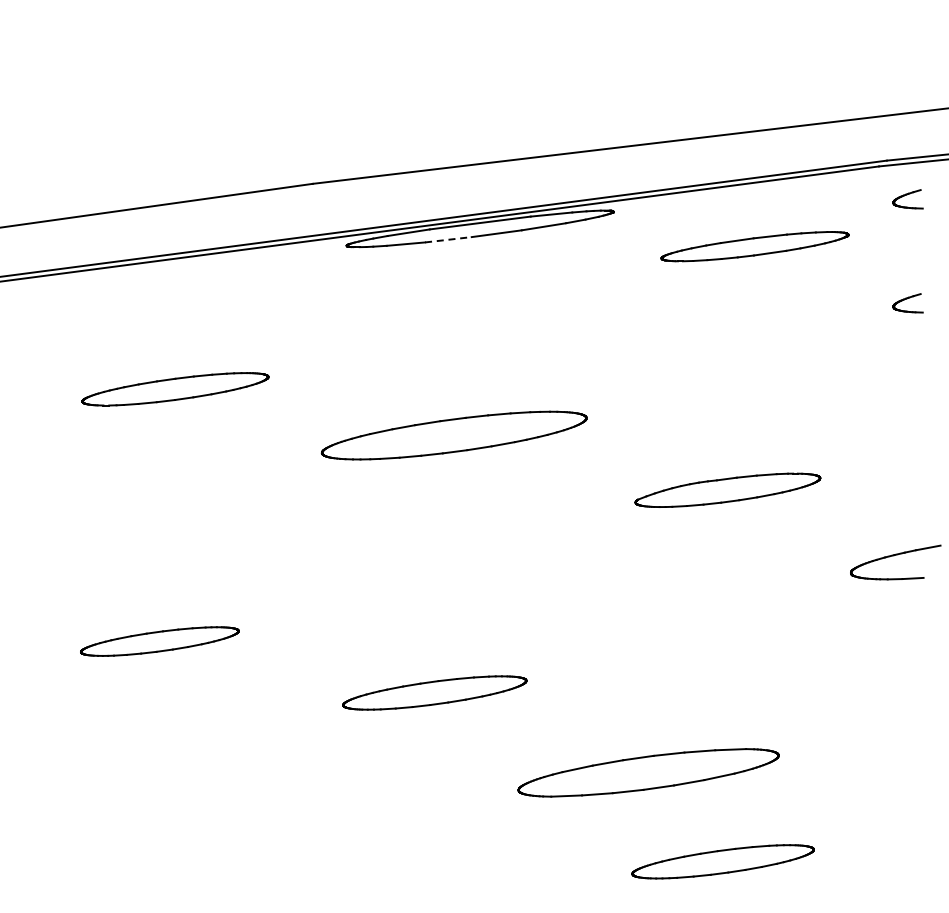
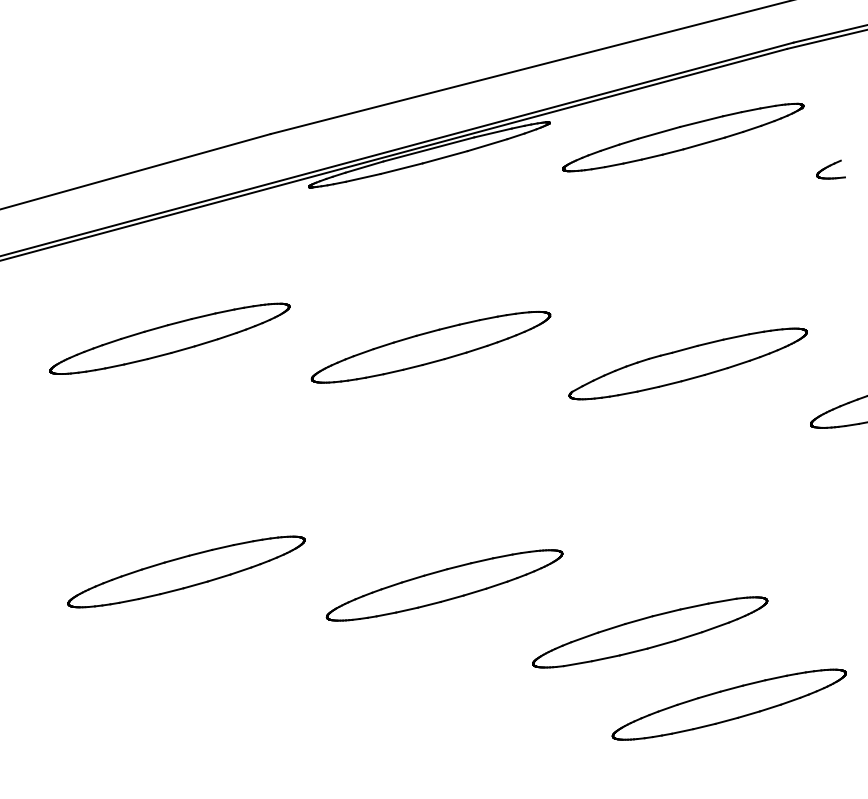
part: (907, 199) -> (817, 75), removed
line: (448, 239) -> (401, 168), dashed -> solid
part: (754, 246) -> (682, 137), size x1.43
part: (175, 389) -> (170, 339), size x1.43
part: (727, 490) -> (687, 364), size x1.43
part: (159, 641) -> (186, 571), size x1.67
part: (434, 692) -> (444, 585), size x1.43
part: (722, 861) -> (728, 704), size x1.43

